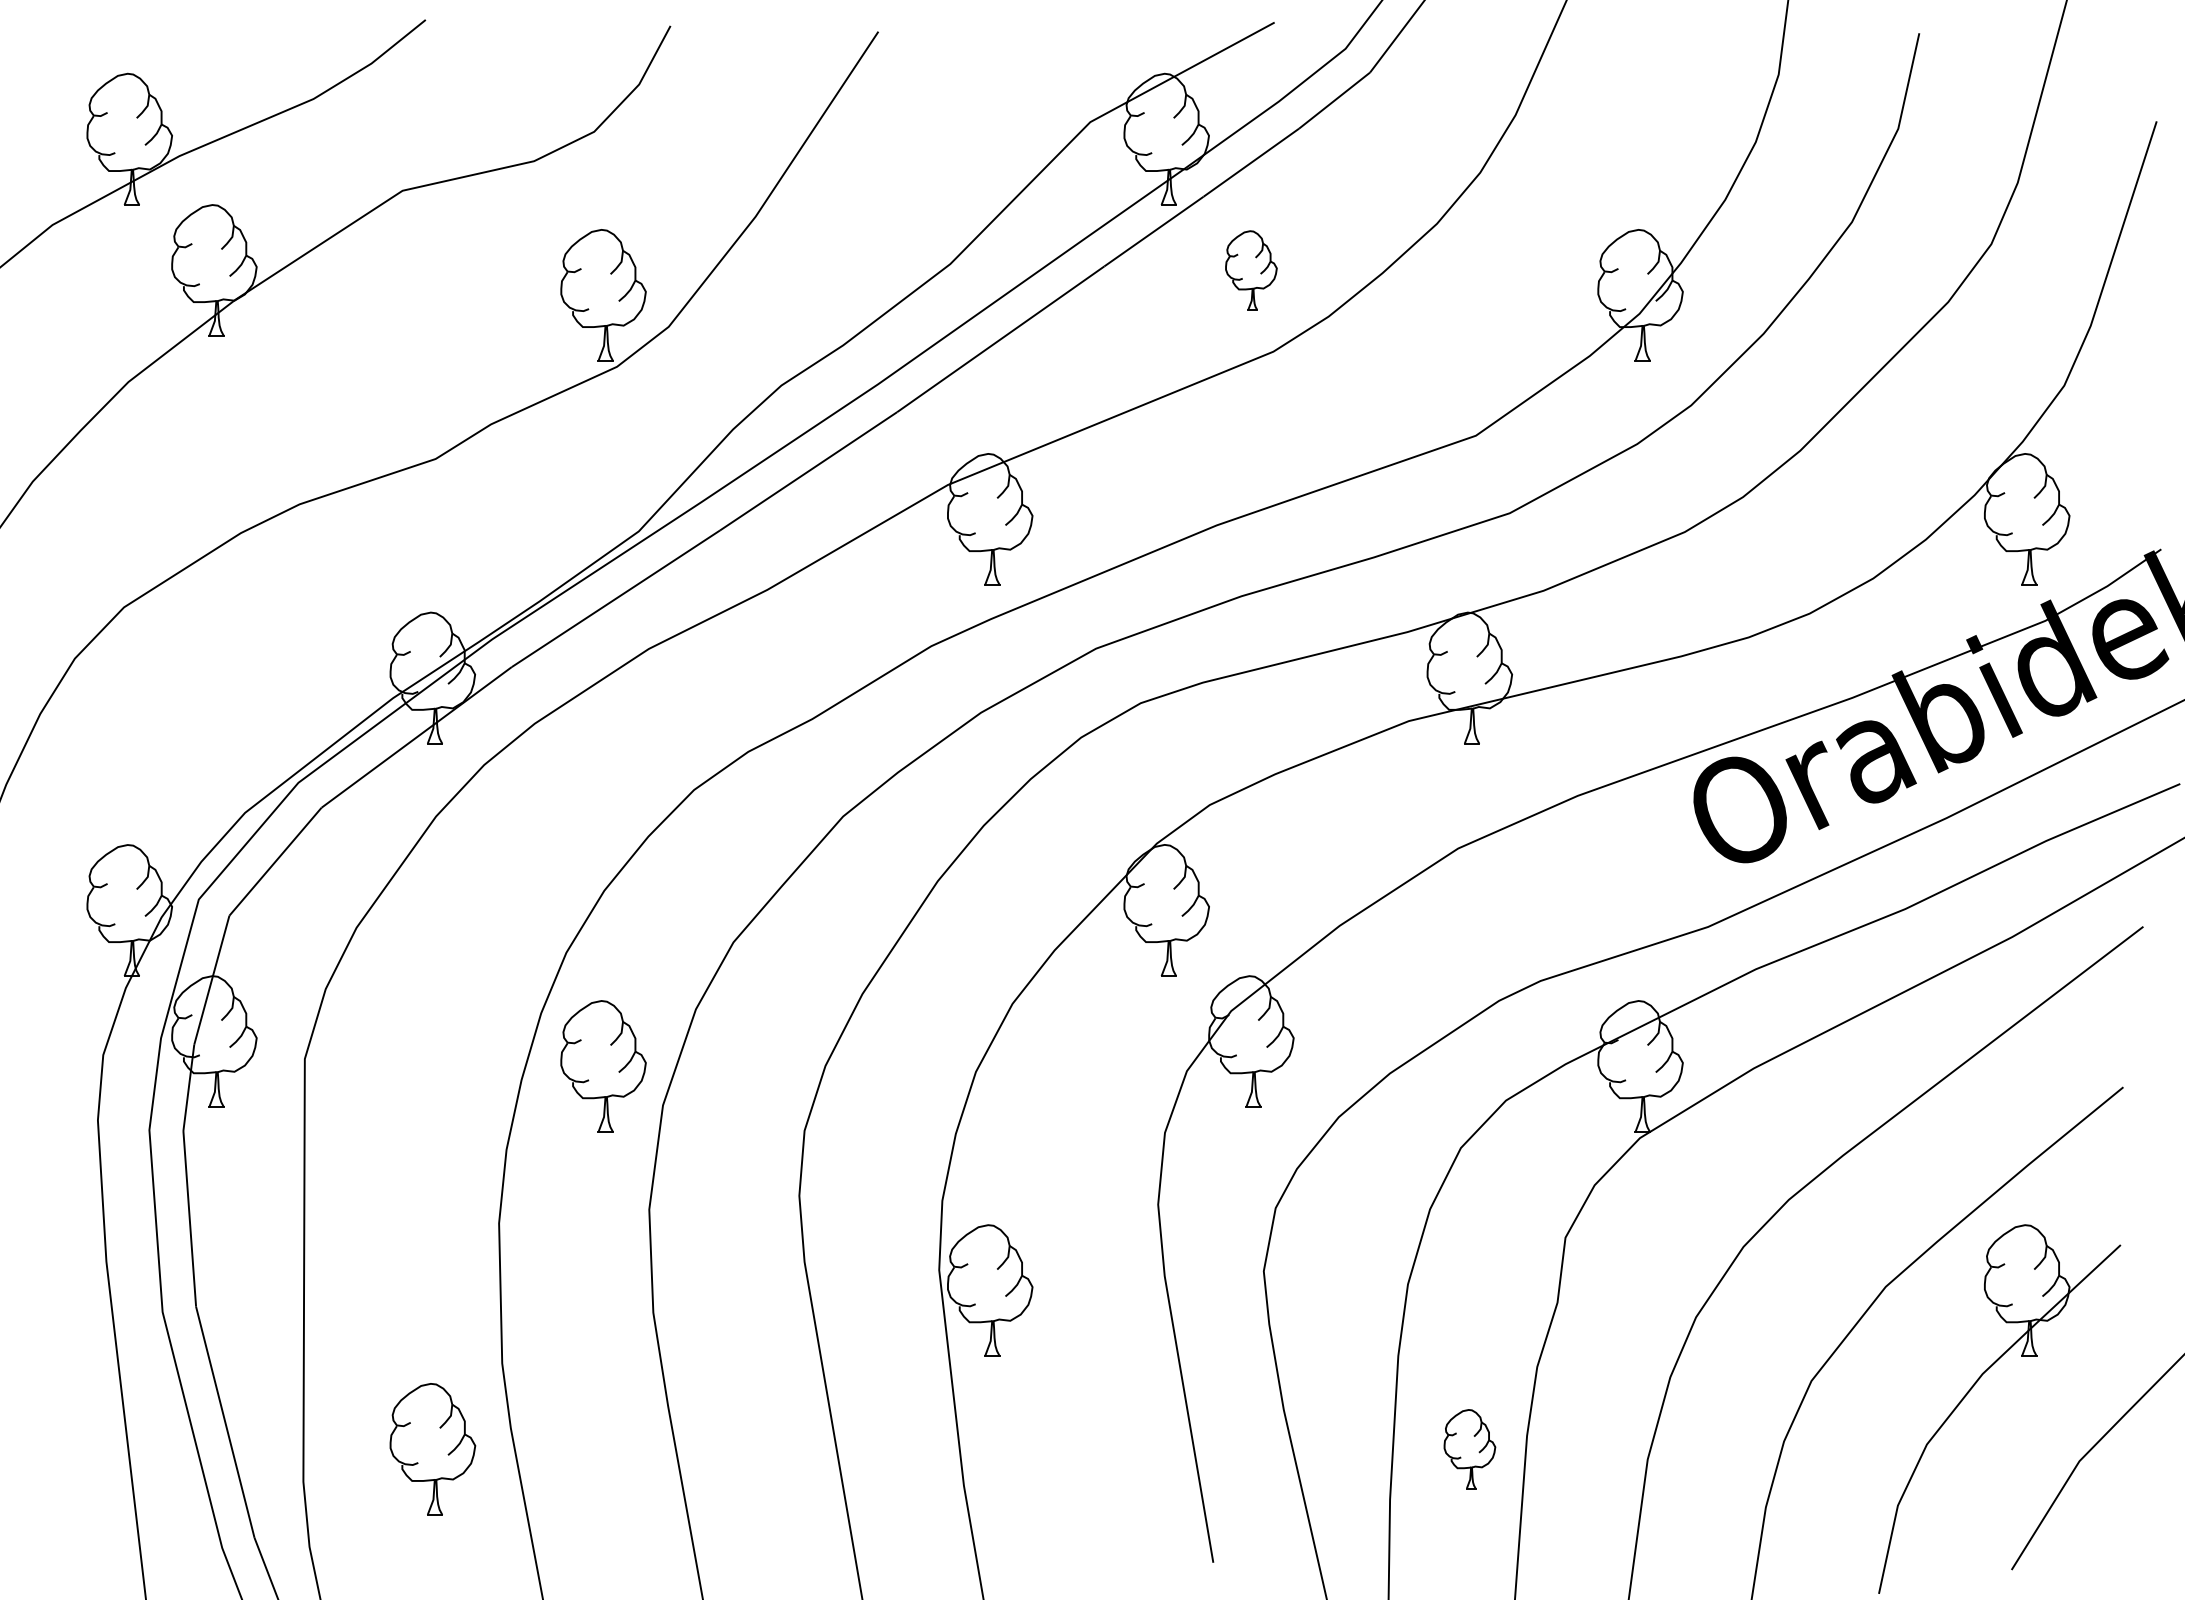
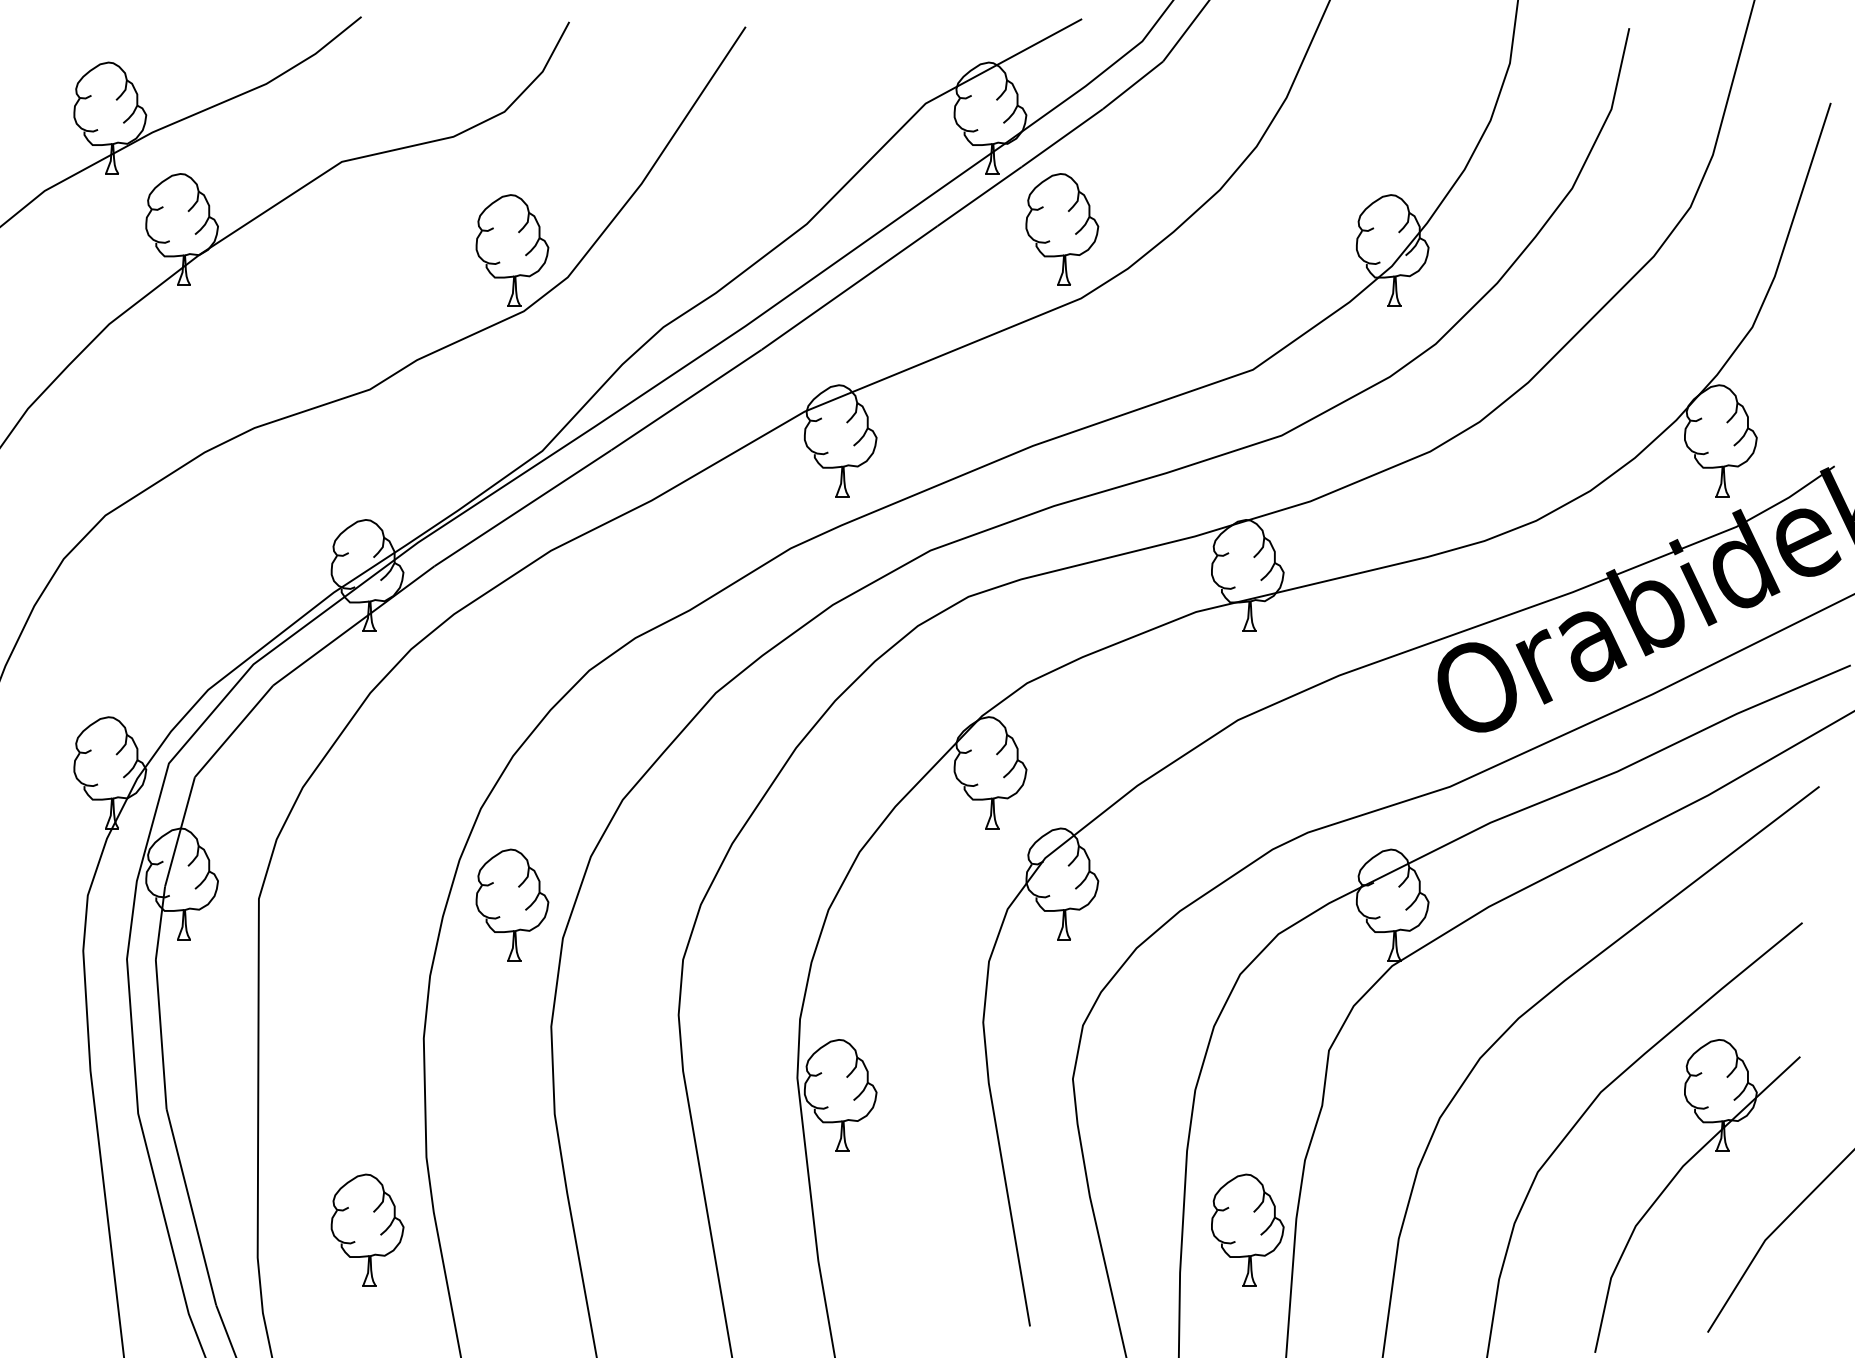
part: (1251, 270) -> (1062, 229), size x1.67
part: (1469, 1448) -> (1247, 1229), size x1.67

